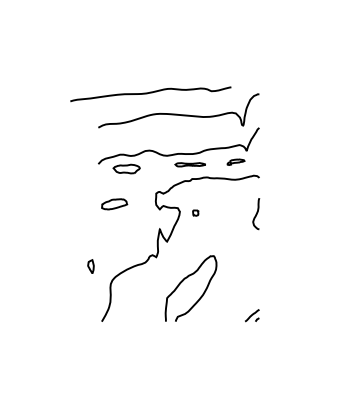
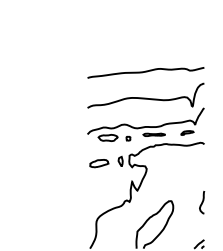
curve: (150, 93) -> (145, 72), moved
part: (195, 212) -> (128, 138), moved
curve: (256, 214) -> (202, 202), moved
part: (90, 266) -> (120, 161), moved

